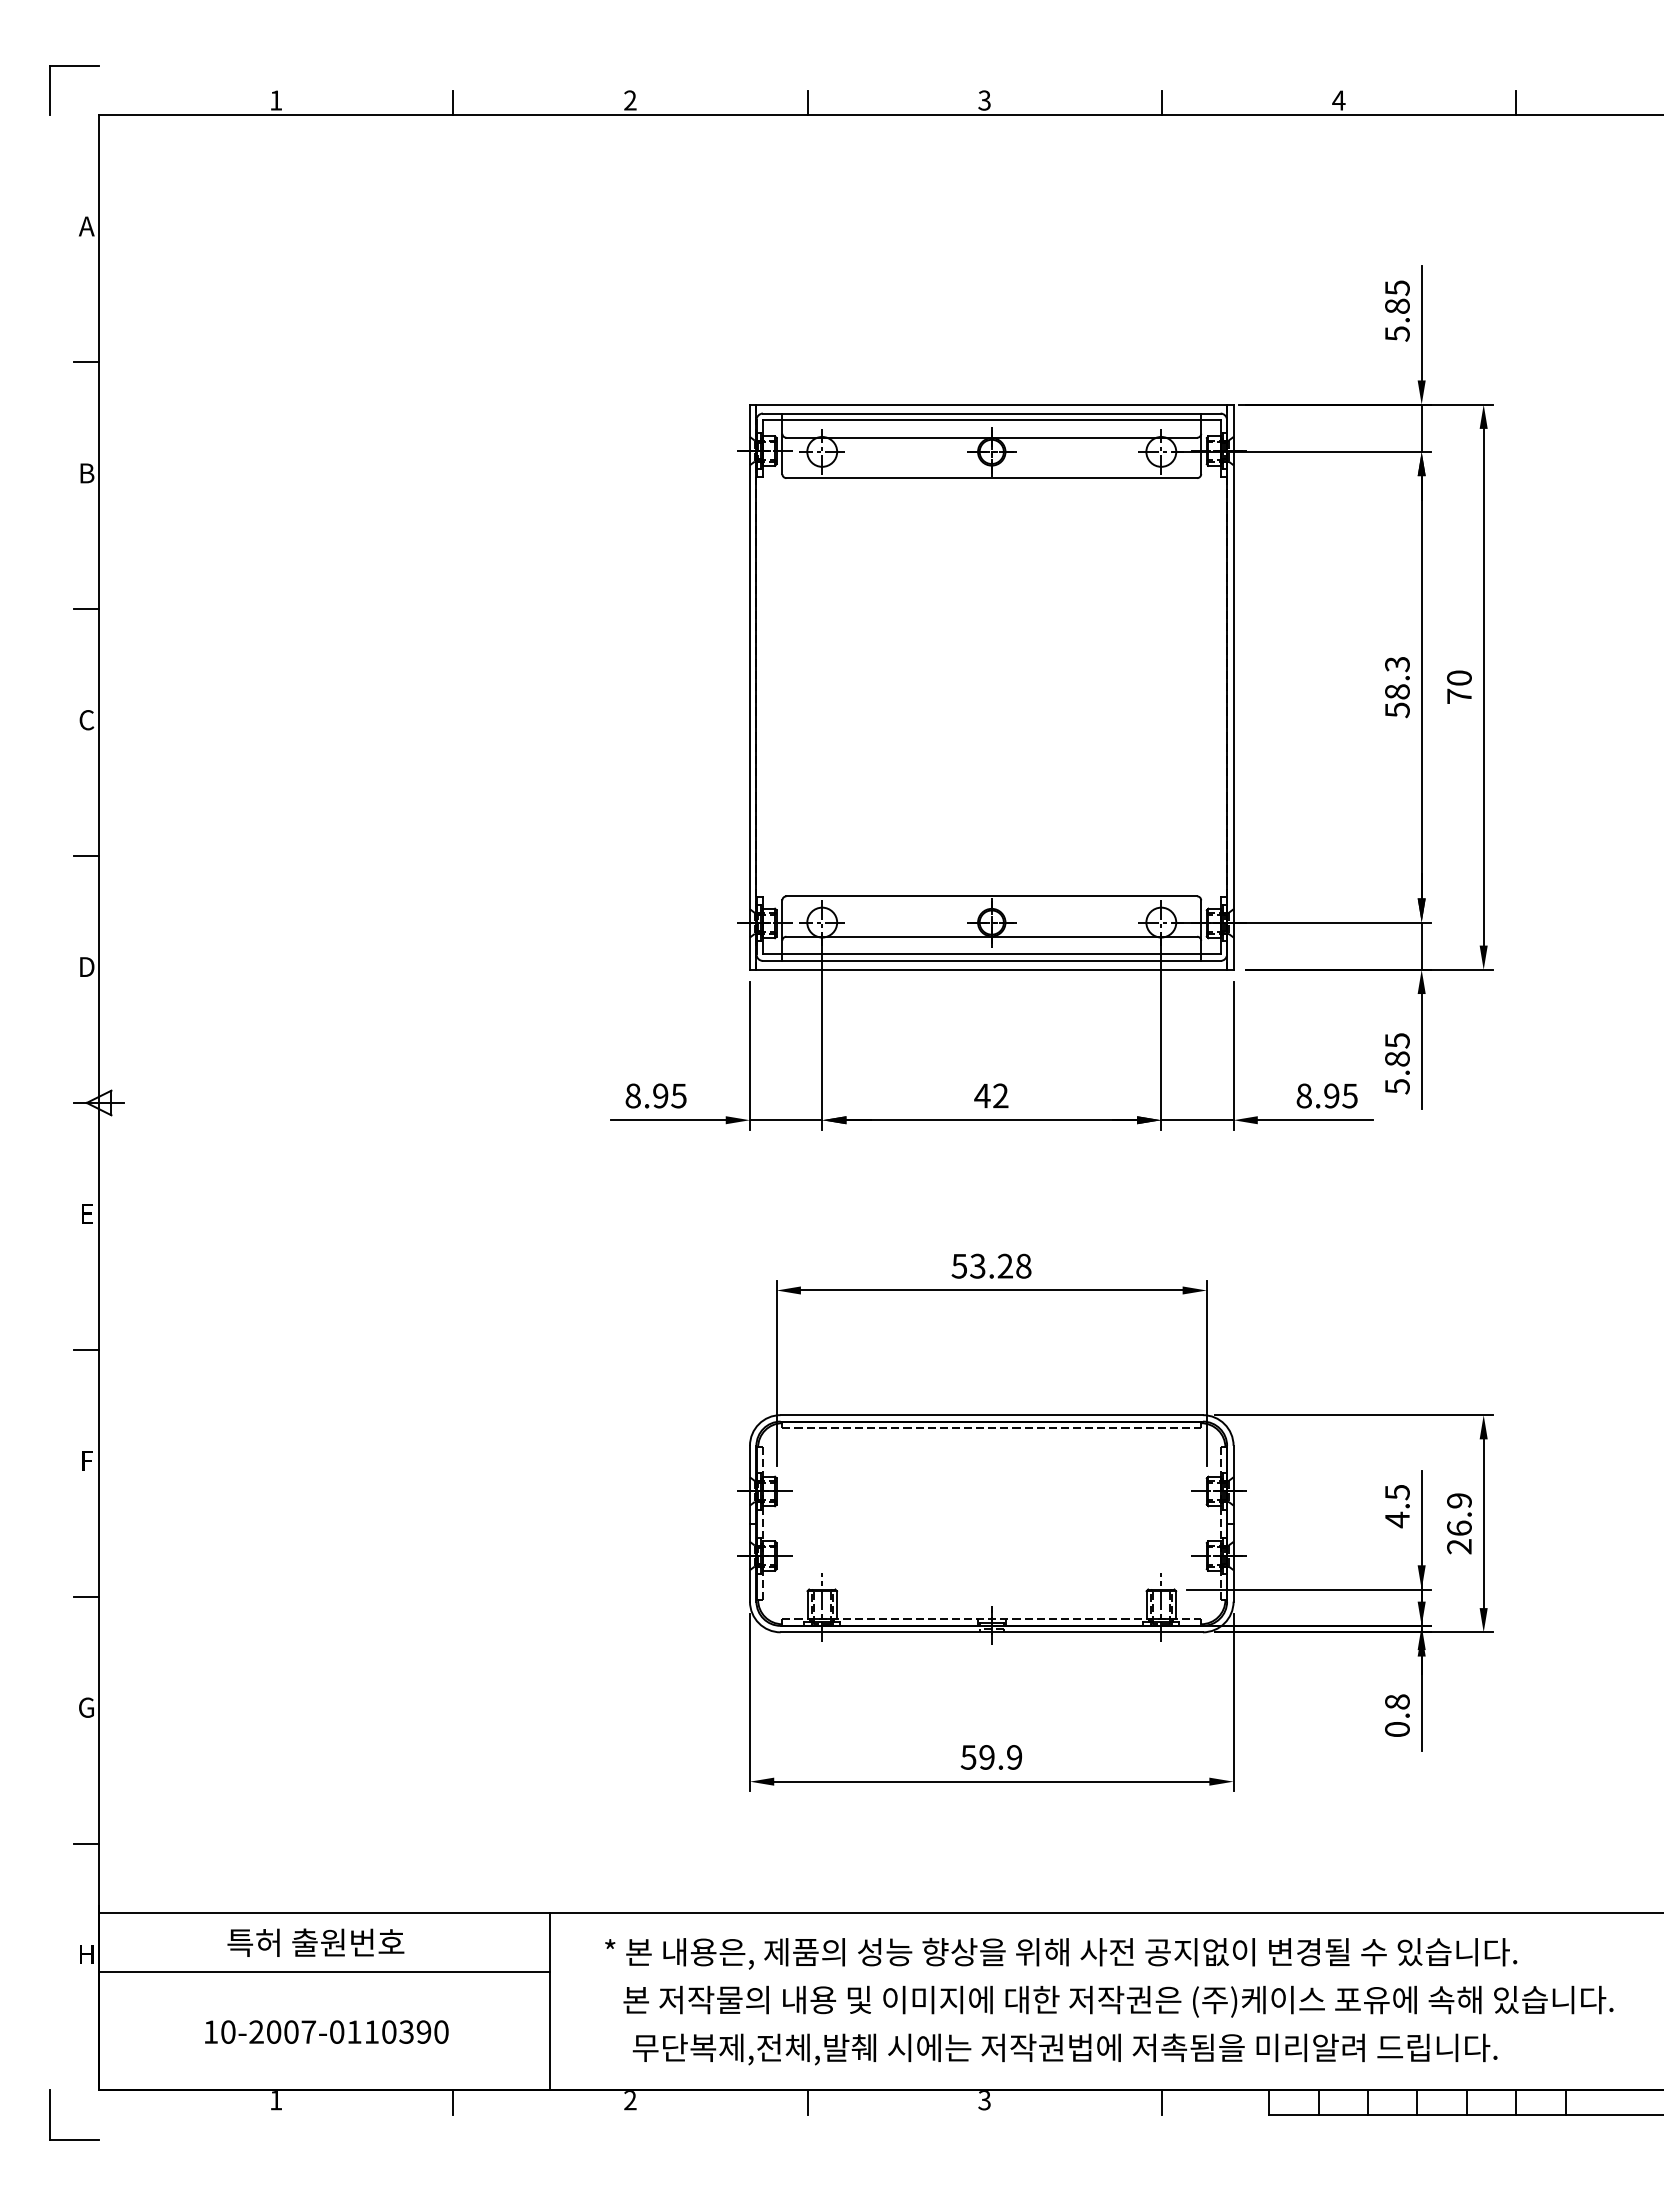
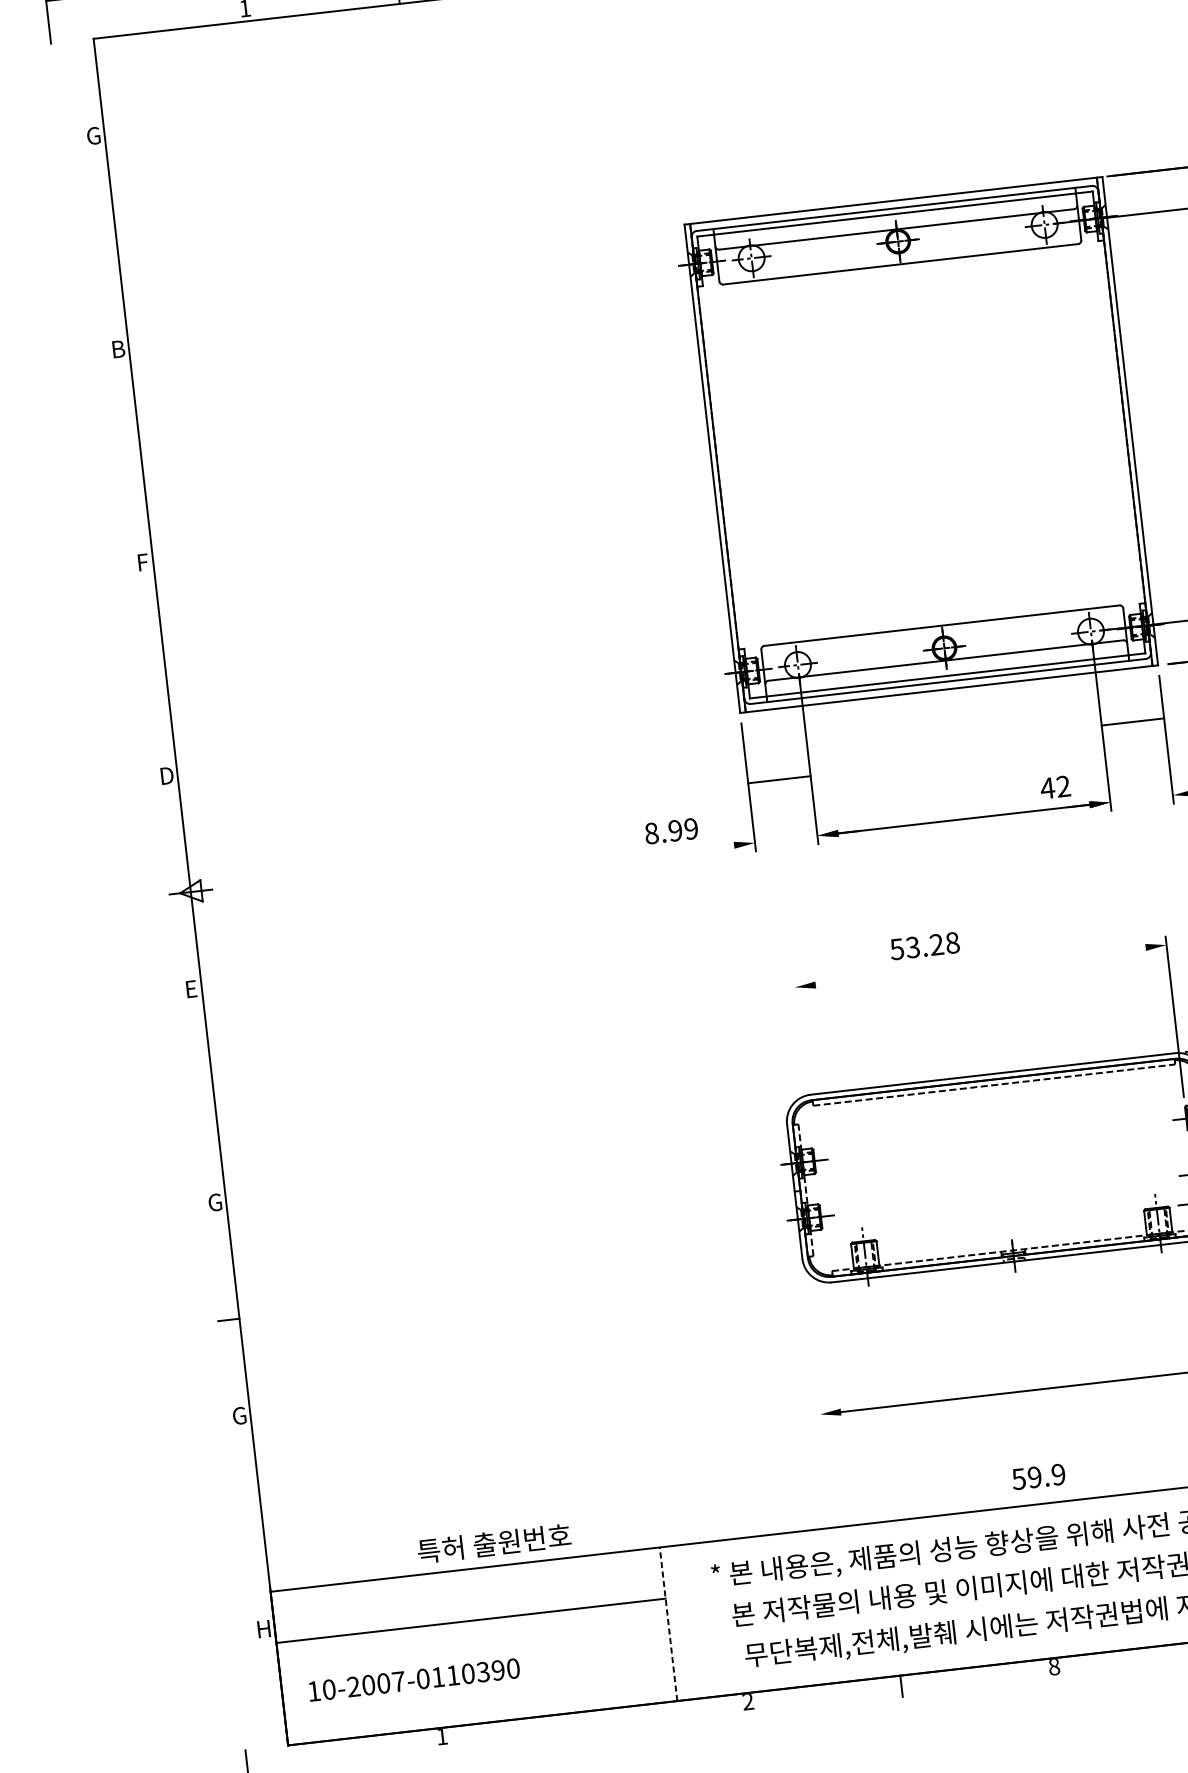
text: (86, 226) -> (93, 135), A -> G
line: (86, 362) -> (107, 253), removed
line: (86, 609) -> (131, 466), removed
text: (86, 720) -> (142, 562), C -> F
line: (86, 856) -> (155, 680), removed
text: (678, 1095) -> (690, 828), 8.95 -> 8.99
text: (991, 1095) -> (1055, 787), moved
line: (667, 1120) -> (683, 851), removed
line: (785, 1120) -> (778, 780), moved
line: (1197, 1120) -> (1132, 722), moved
text: (991, 1265) -> (924, 945), moved
line: (991, 1290) -> (980, 966), removed
line: (86, 1349) -> (204, 1106), removed
line: (776, 1373) -> (802, 1059), removed
text: (86, 1460) -> (215, 1202), F -> G
line: (749, 1702) -> (811, 1346), removed
text: (990, 1757) -> (1037, 1477), moved
line: (86, 1843) -> (252, 1533), removed
text: (315, 1942) -> (493, 1543), moved
line: (549, 2001) -> (668, 1624), solid -> dashed
text: (326, 2031) -> (413, 1679), moved
text: (984, 2100) -> (1054, 1666), 3 -> 8
line: (453, 2102) -> (595, 1720), removed

